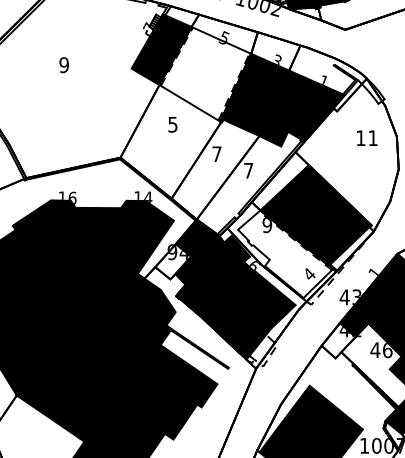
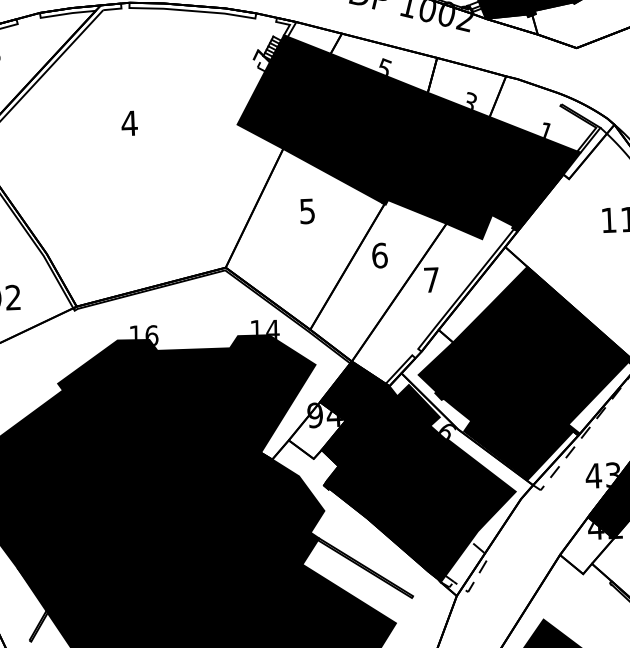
text: (64, 65) -> (130, 123), 9 -> 4
fill: (205, 73) -> (356, 127), added
text: (216, 154) -> (379, 256), 7 -> 6
fill: (285, 254) -> (496, 411), added

